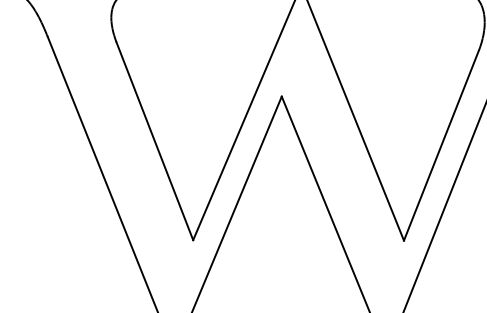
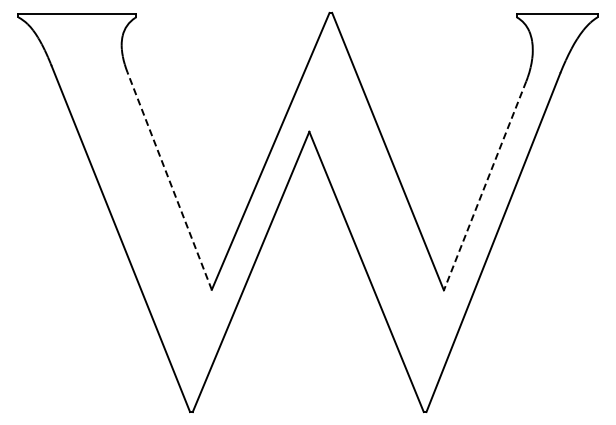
line: (154, 141) -> (169, 181), solid -> dashed
line: (440, 146) -> (484, 186), solid -> dashed

